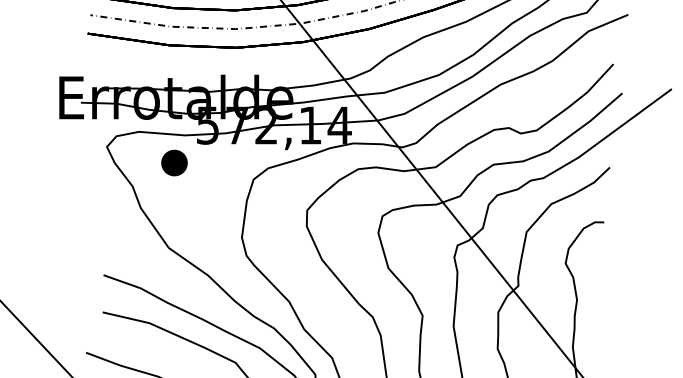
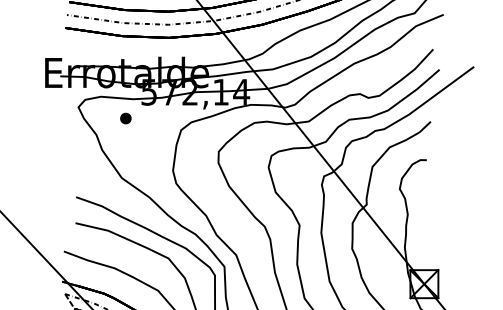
part: (174, 162) -> (125, 118), size x0.62

